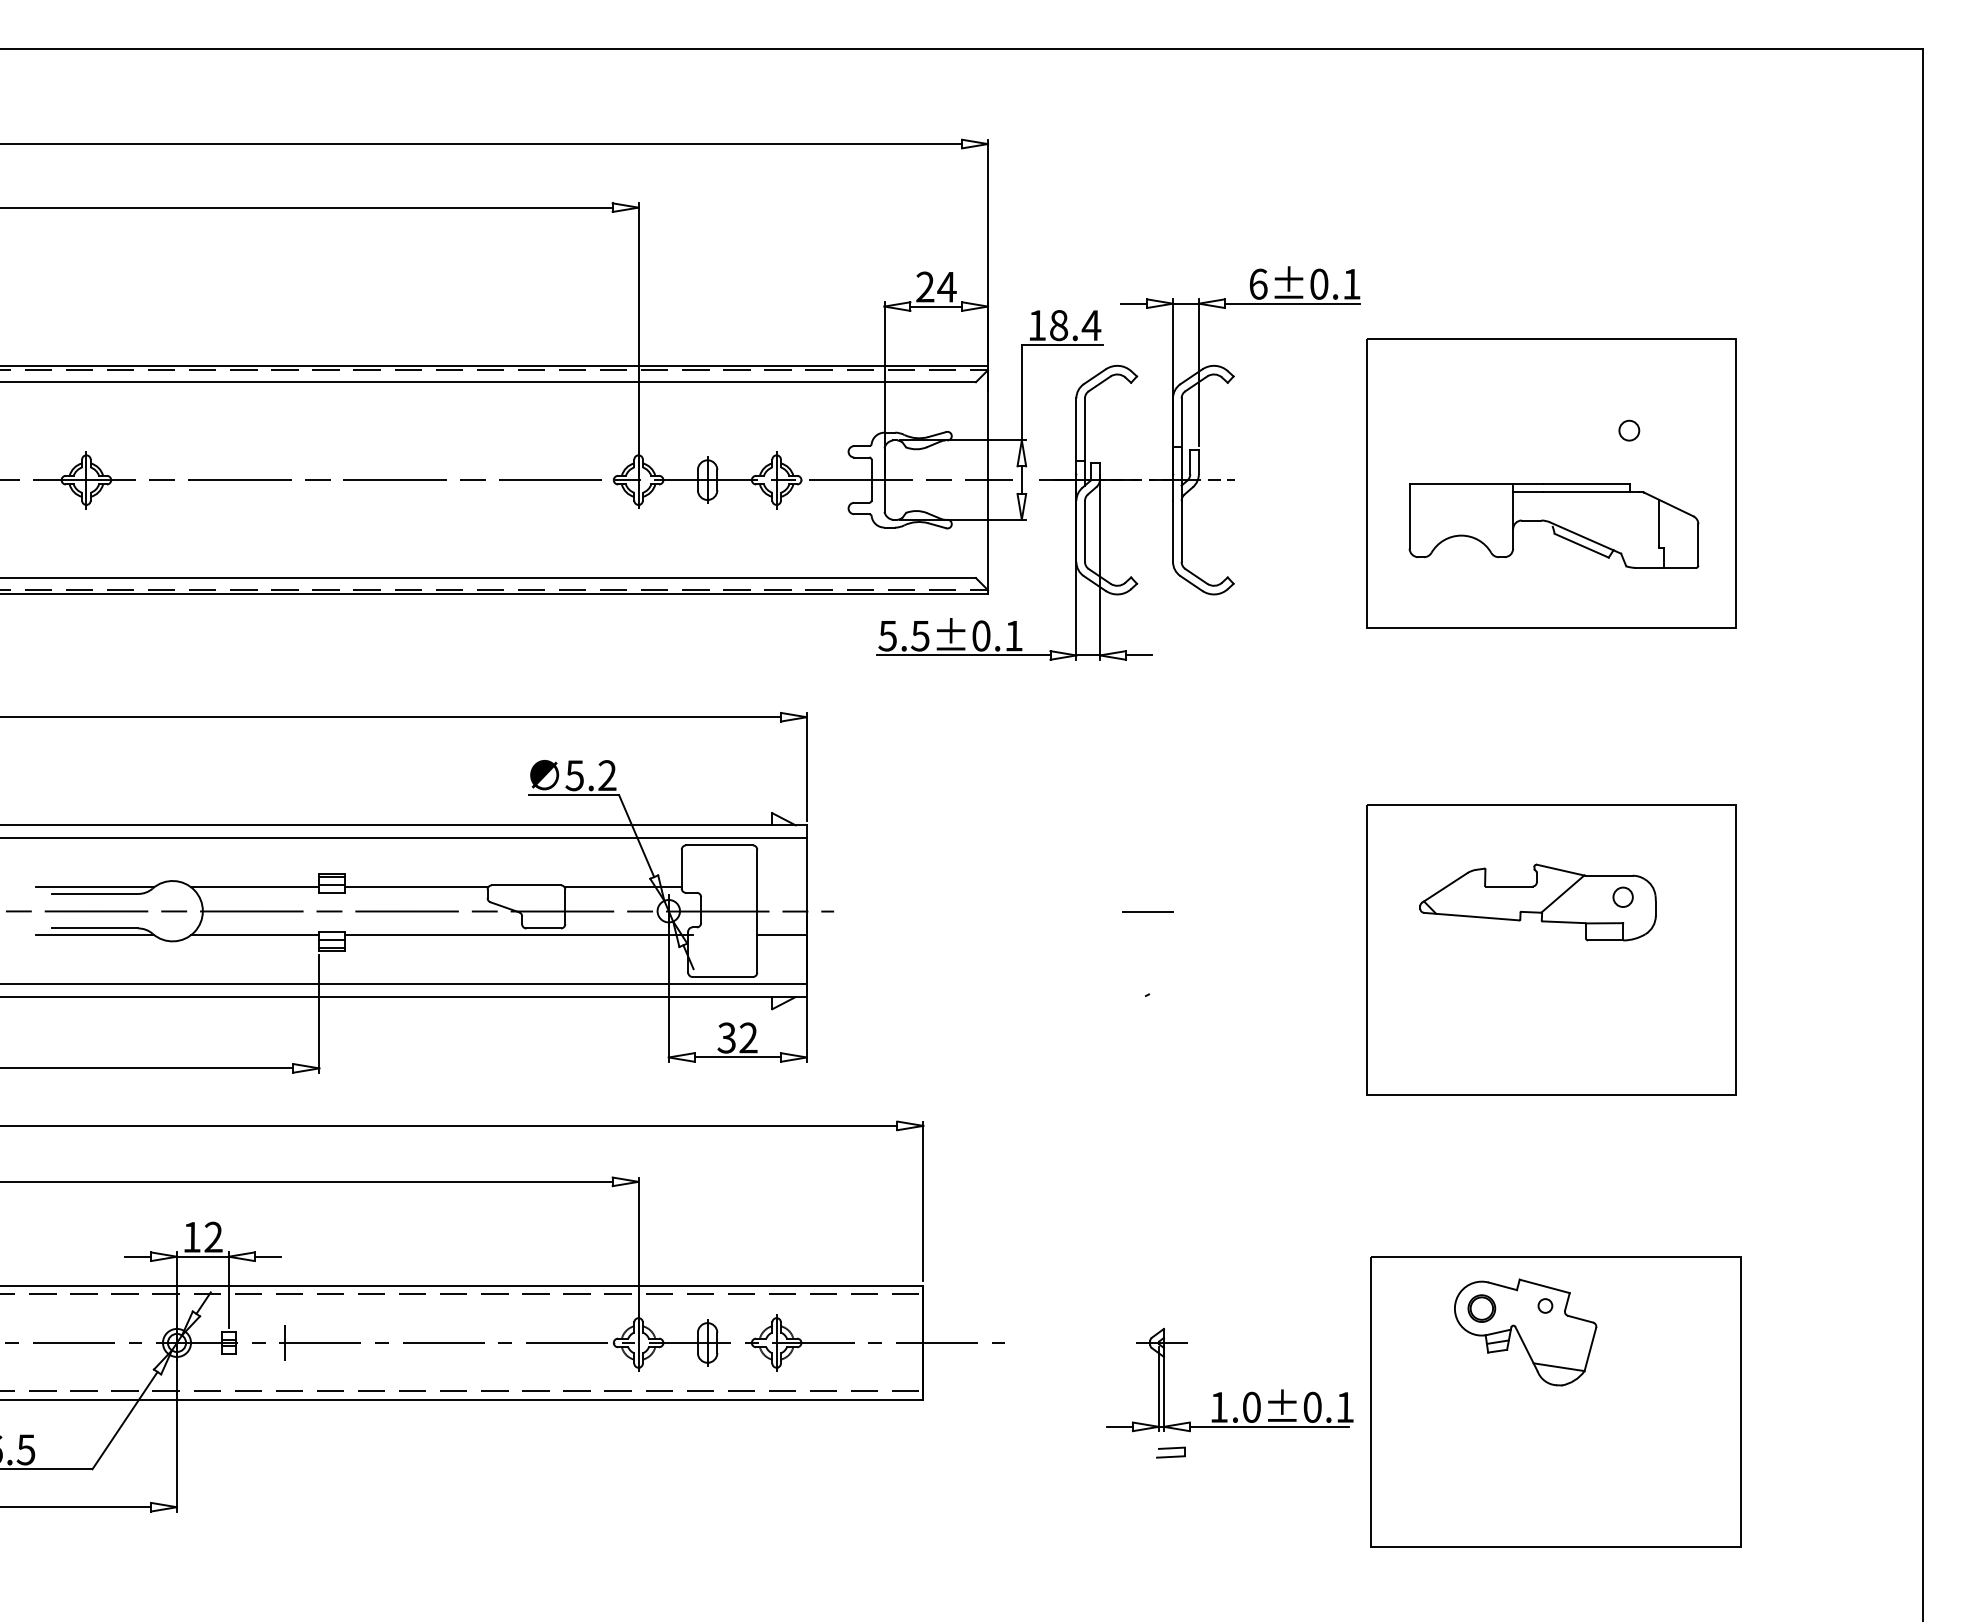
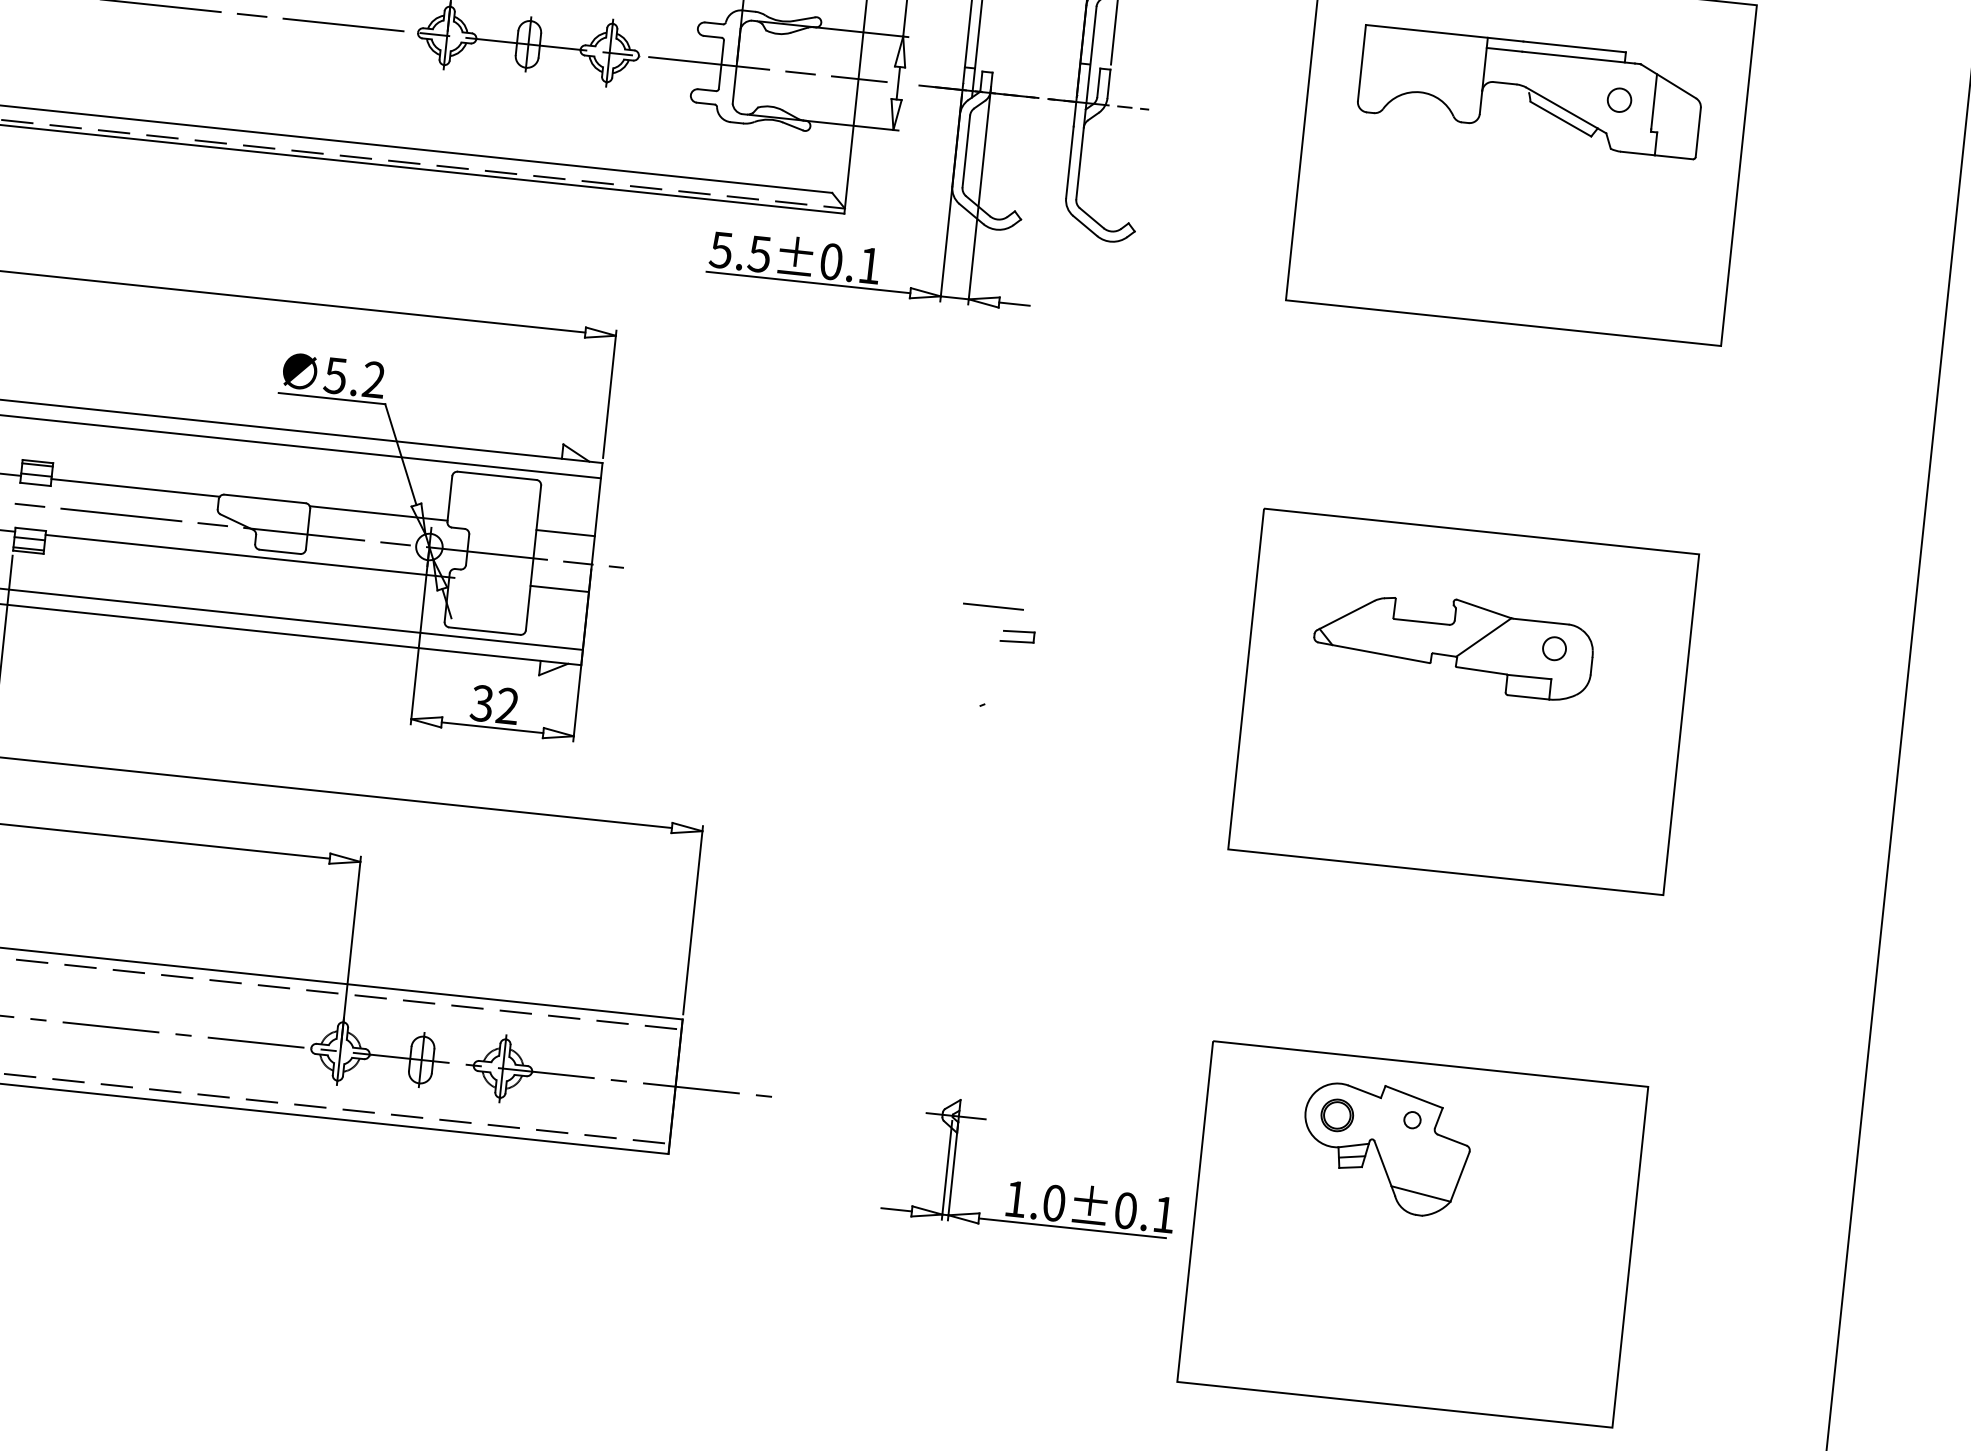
part: (1553, 525) -> (1530, 91), moved
line: (781, 887) -> (565, 533), added
part: (1170, 1452) -> (1017, 636), moved

